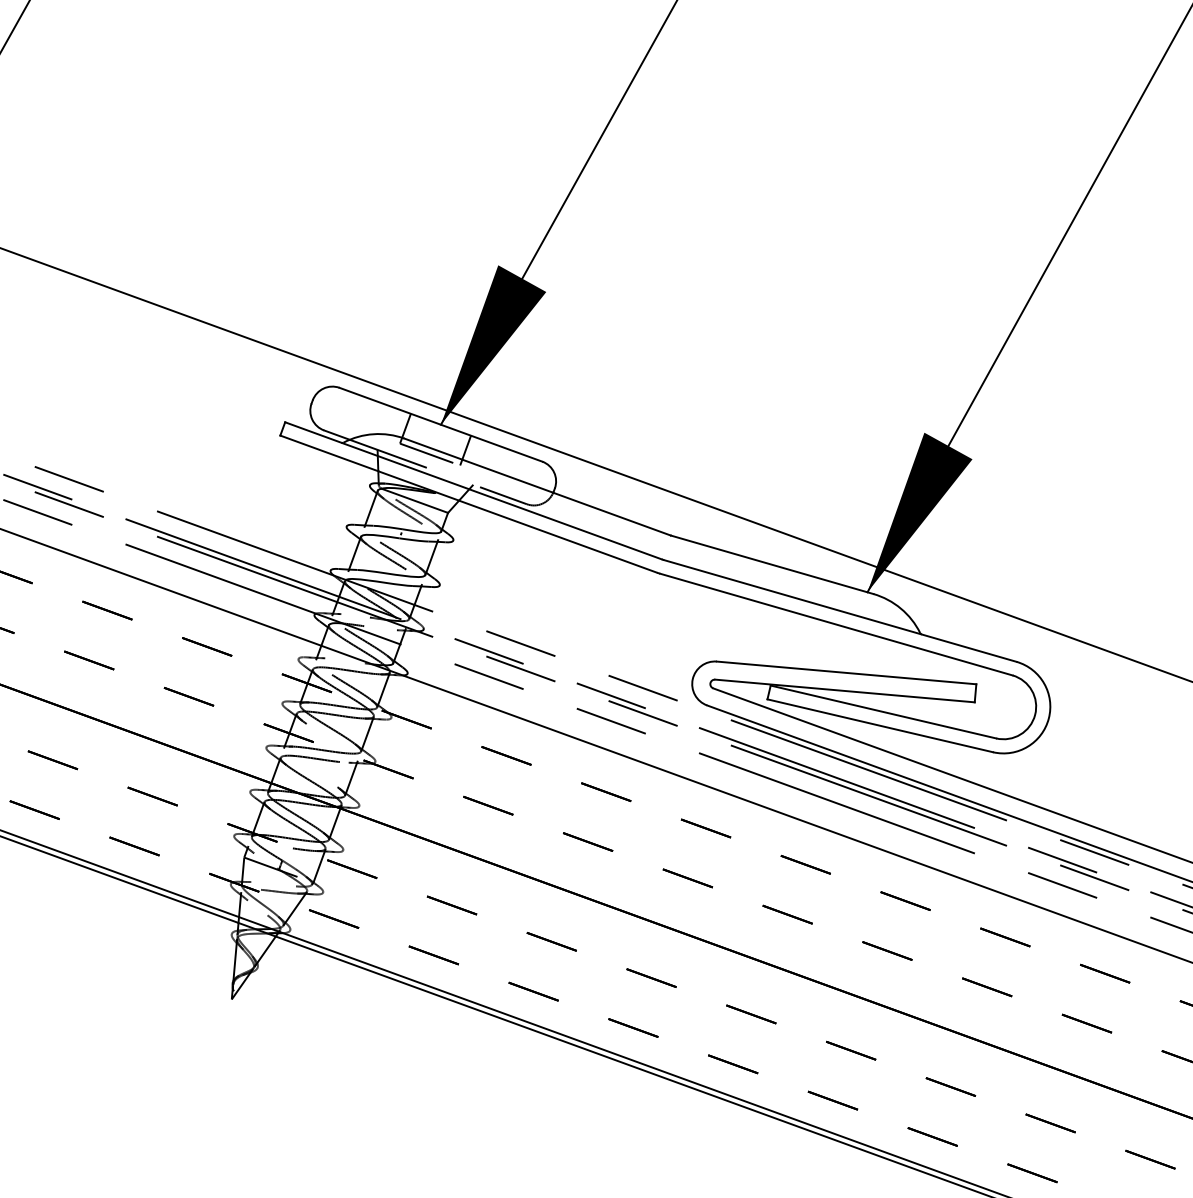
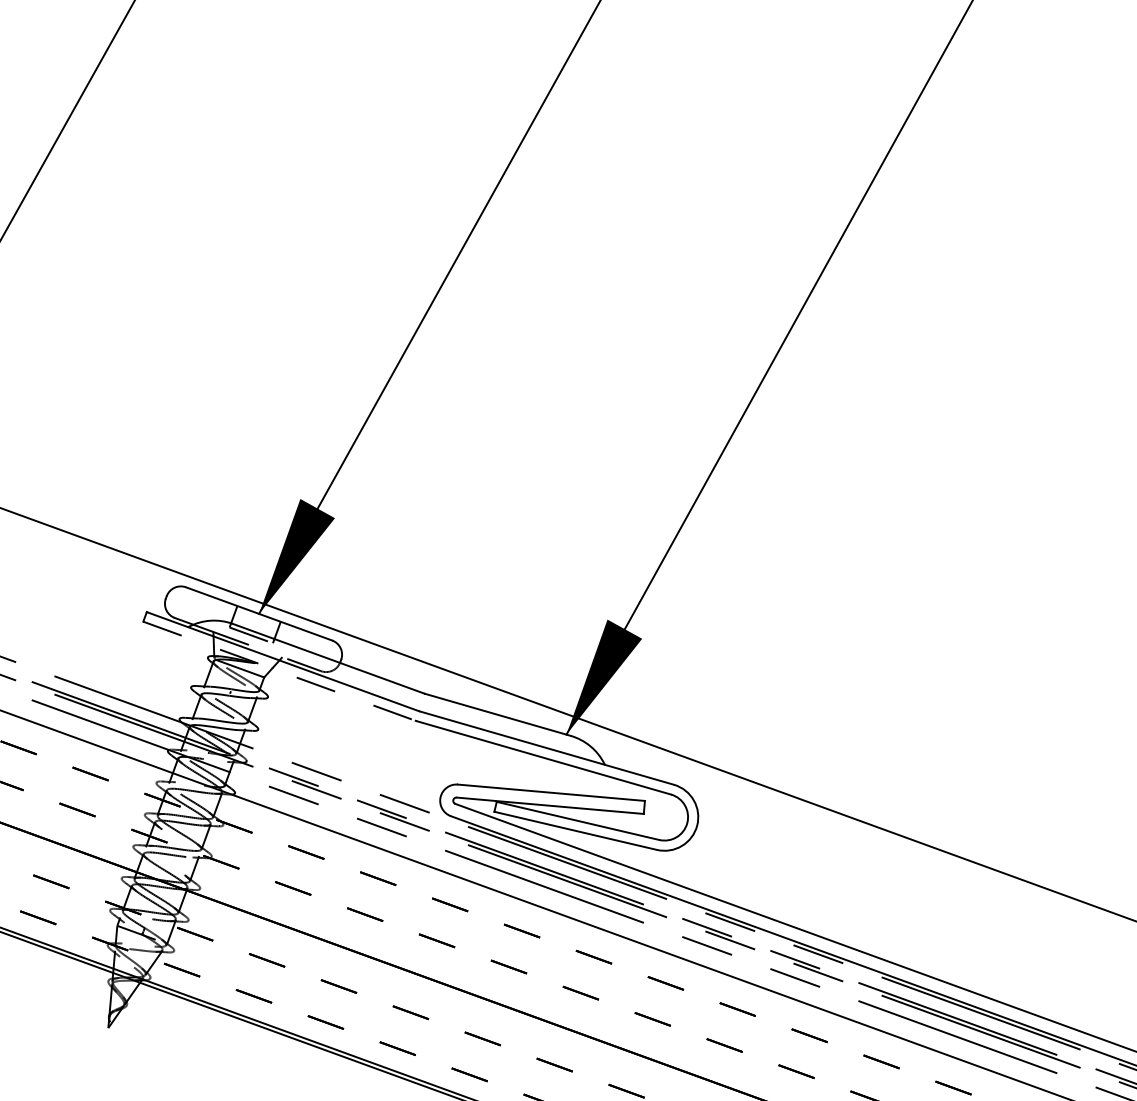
line: (469, 504) -> (279, 671), solid -> dashed

